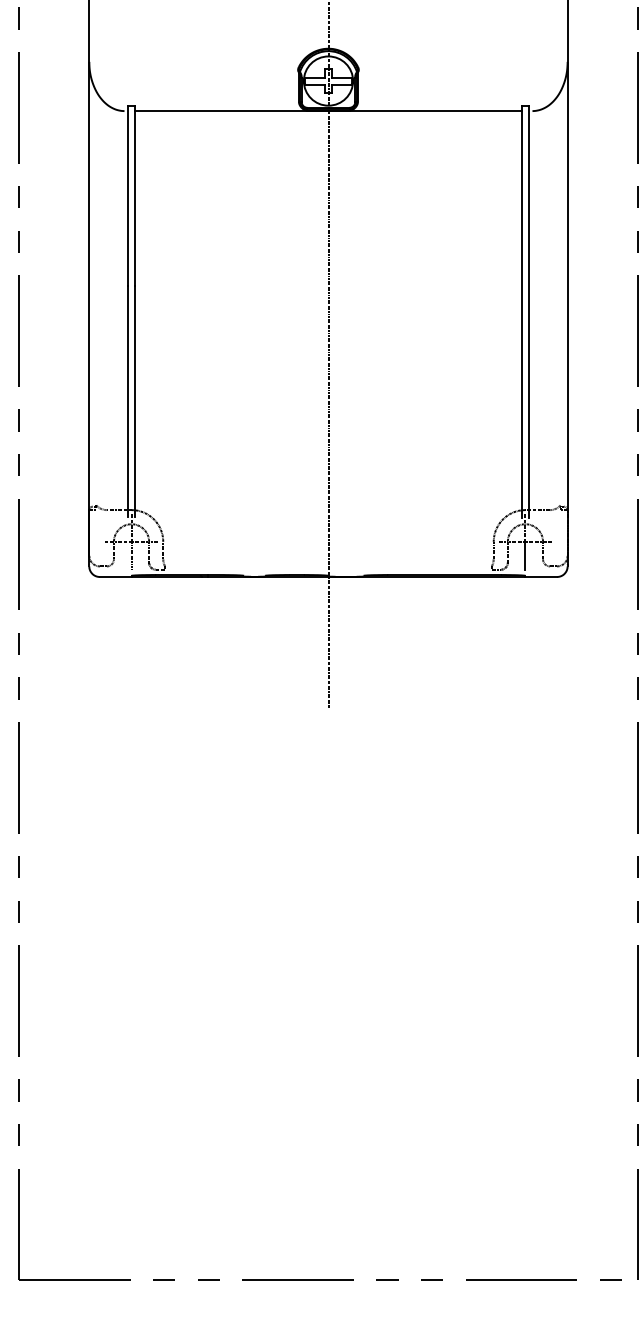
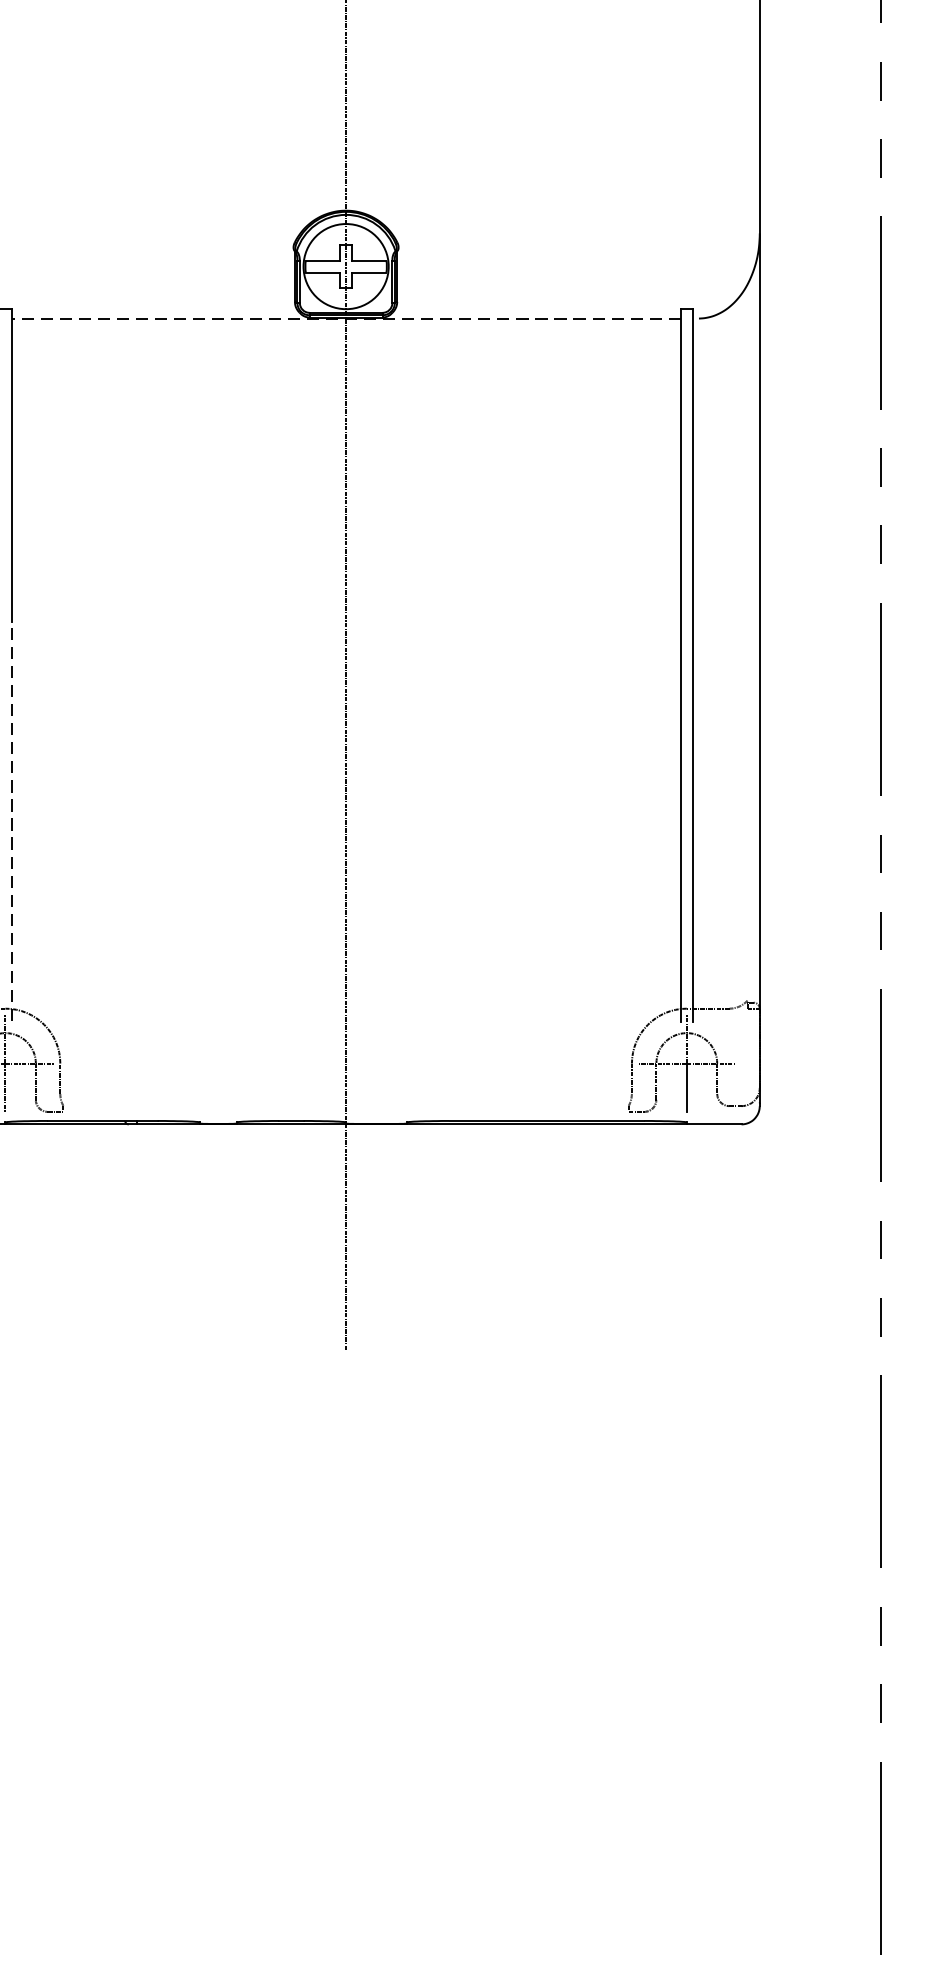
line: (328, 111) -> (346, 319), solid -> dashed
line: (135, 401) -> (12, 820), solid -> dashed

